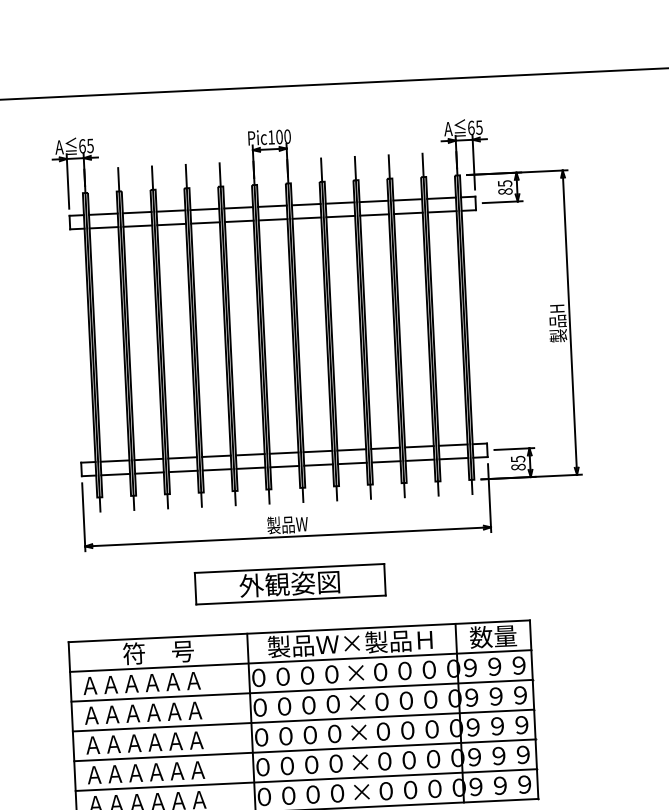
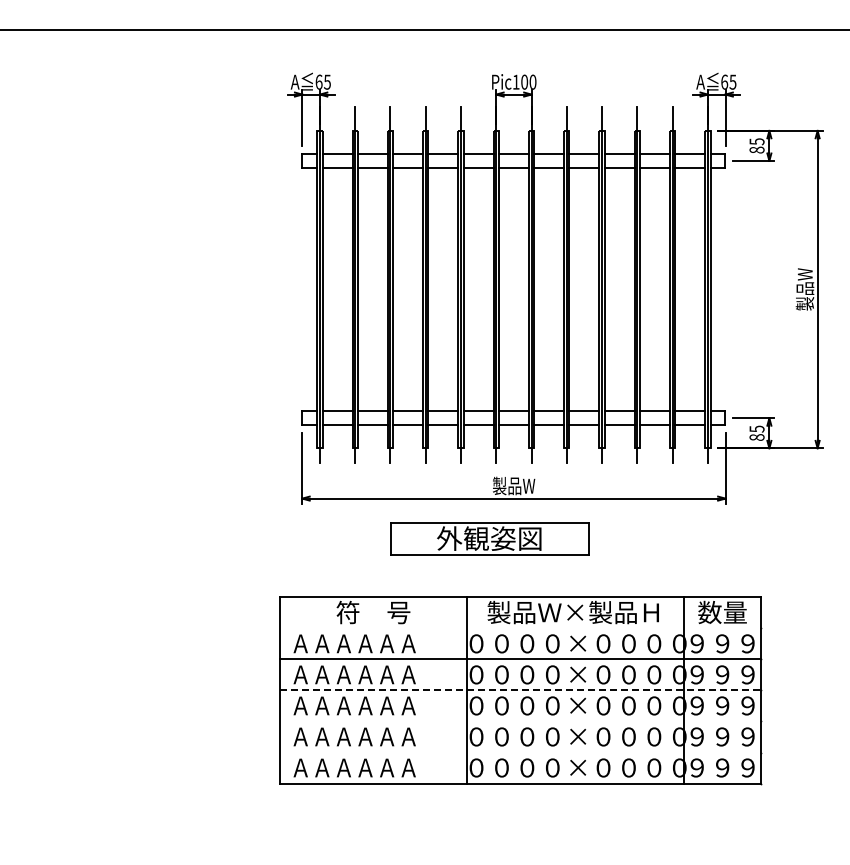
text: (557, 323) -> (804, 289), 製品H -> 製品W
part: (289, 583) -> (489, 538), moved
line: (300, 661) -> (520, 628), removed
line: (304, 720) -> (521, 690), solid -> dashed
line: (304, 750) -> (520, 721), removed
line: (305, 780) -> (520, 752), removed

